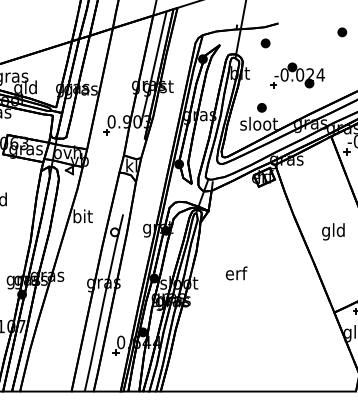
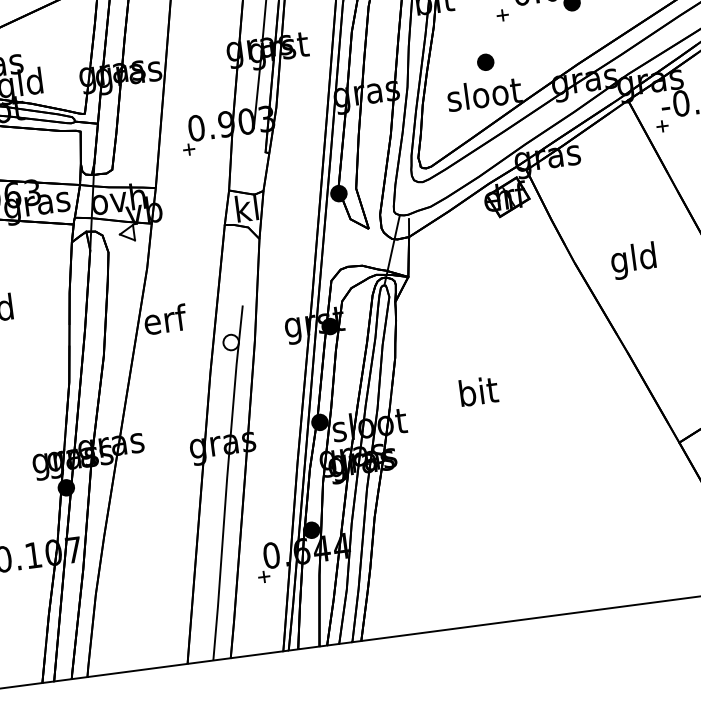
text: (83, 216) -> (165, 319), bit -> erf
text: (333, 231) -> (633, 260), moved
text: (236, 273) -> (478, 391), erf -> bit

